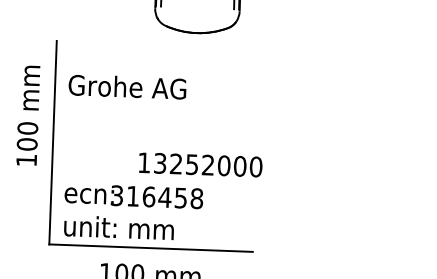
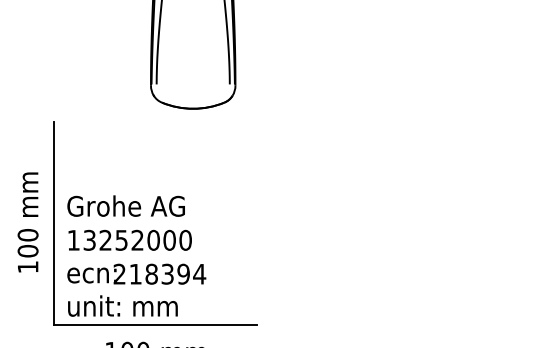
text: (126, 86) -> (125, 205), moved
text: (27, 115) -> (27, 222), moved
text: (200, 164) -> (129, 239), moved
text: (156, 196) -> (159, 273), 316458 -> 218394

